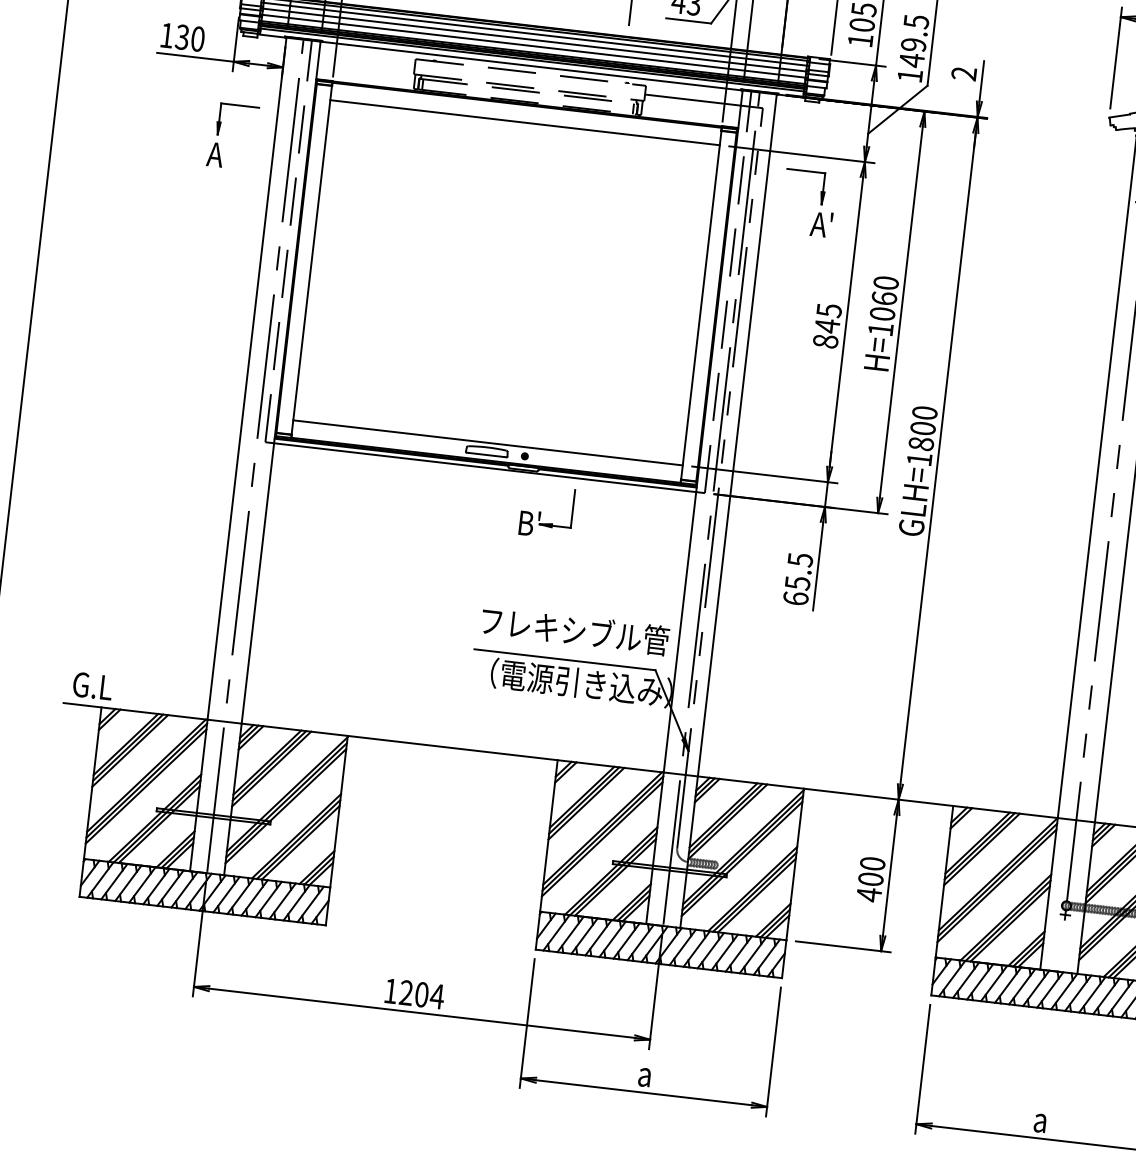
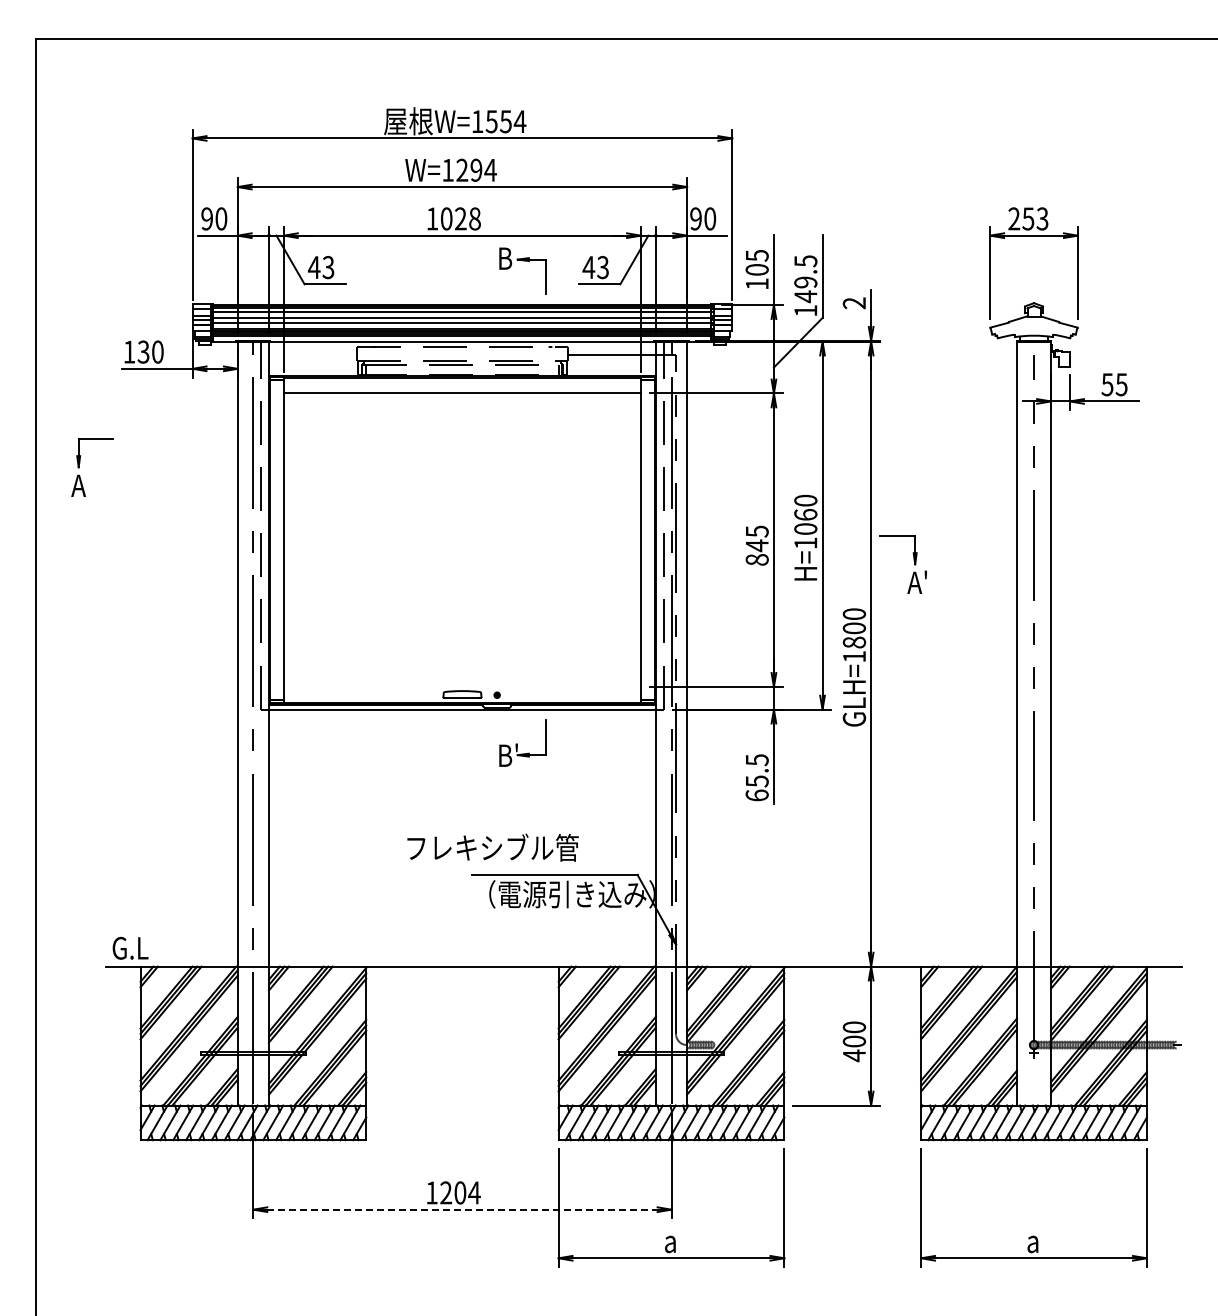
part: (220, 130) -> (80, 463), moved
part: (820, 200) -> (913, 560), moved
line: (487, 442) -> (461, 686), removed
text: (574, 630) -> (492, 847), moved
line: (422, 1013) -> (462, 1209), solid -> dashed

